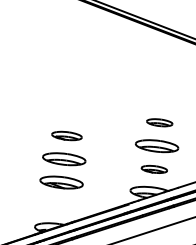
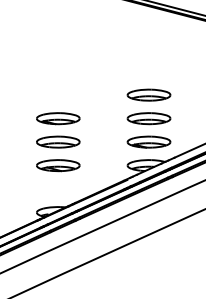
part: (159, 122) -> (148, 94), size x1.67
part: (67, 135) -> (58, 118), size x1.43
part: (153, 168) -> (148, 141), size x1.67

